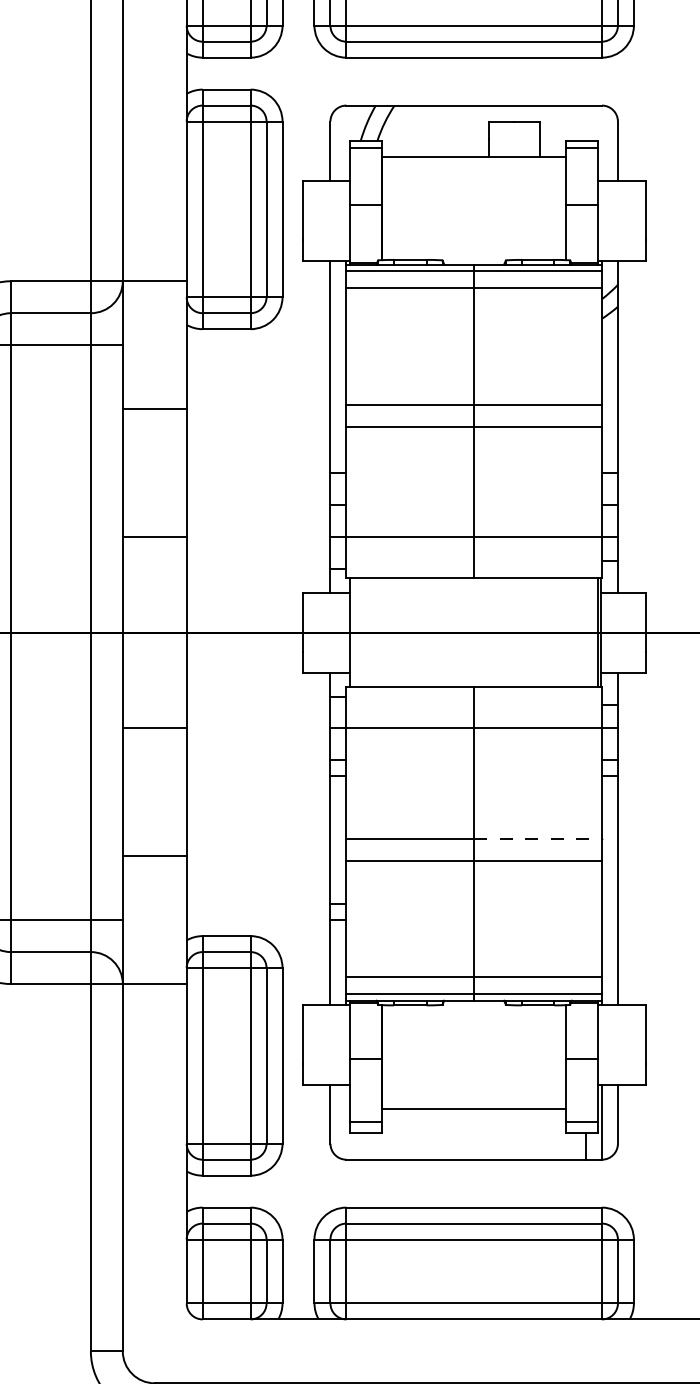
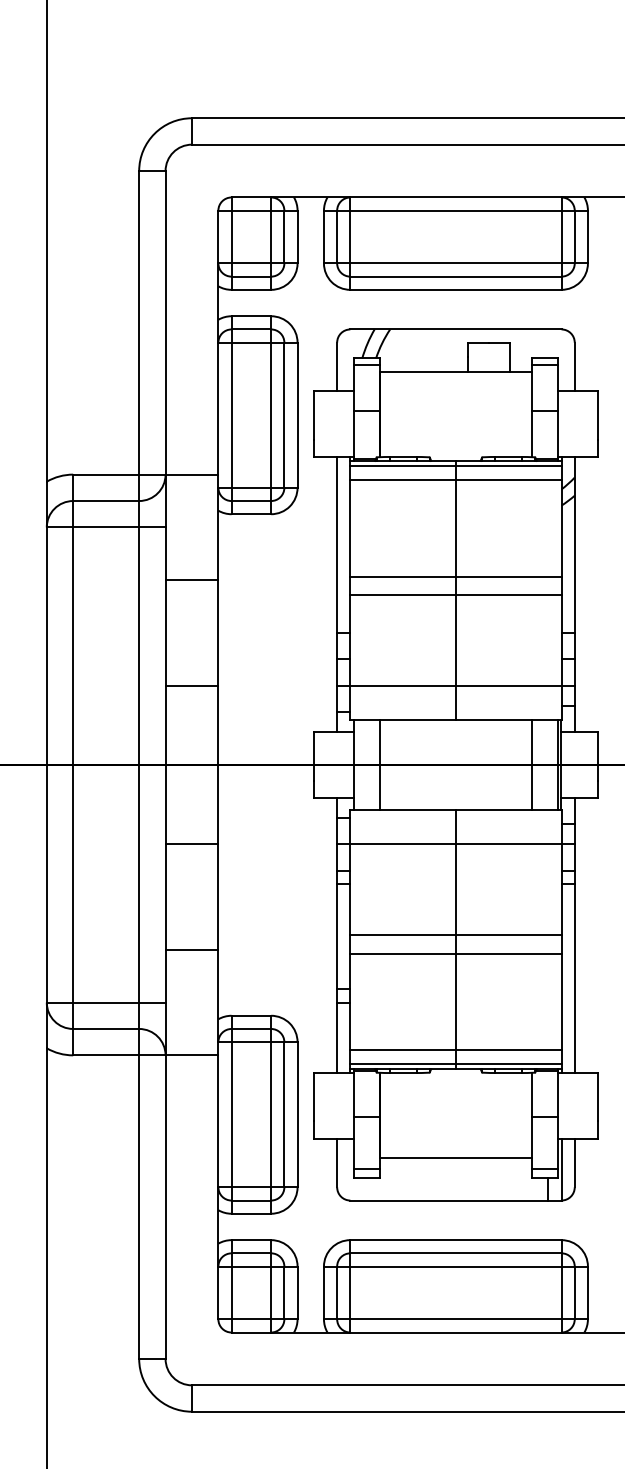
line: (382, 633) -> (380, 765), added
line: (565, 633) -> (531, 765), added
line: (537, 838) -> (508, 935), dashed -> solid

